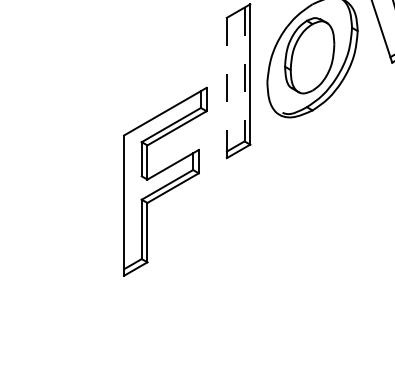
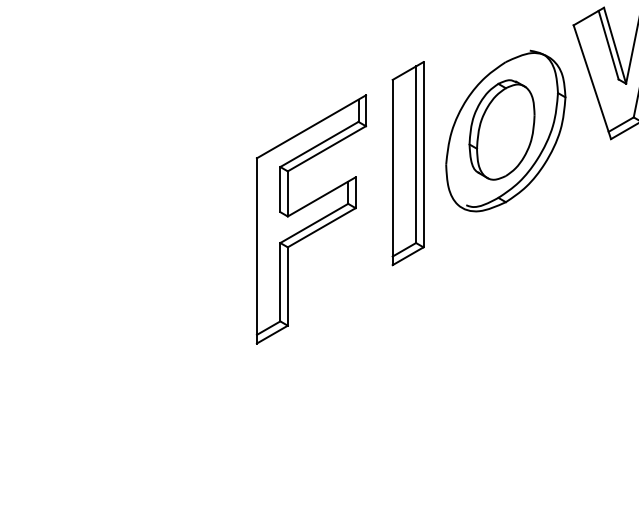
line: (244, 75) -> (416, 155), dashed -> solid
line: (226, 87) -> (392, 172), dashed -> solid
part: (165, 181) -> (311, 219), moved

